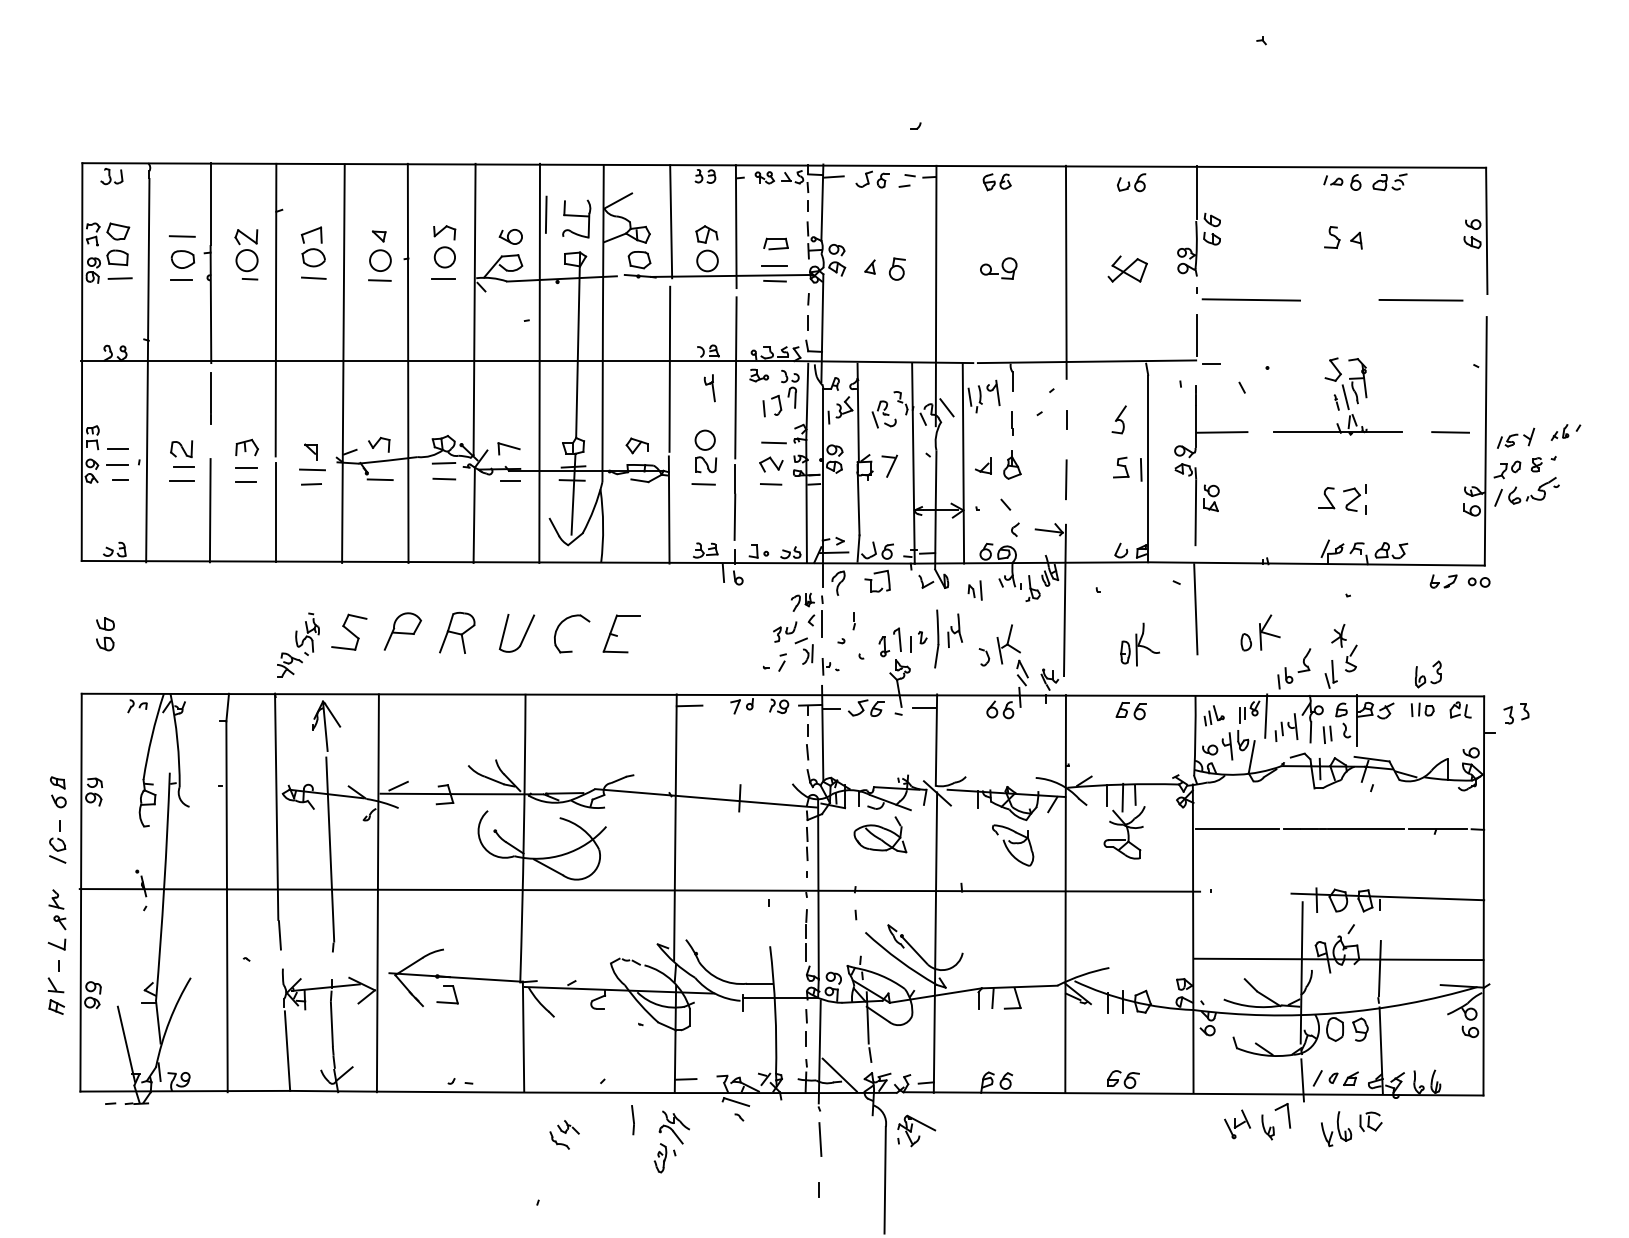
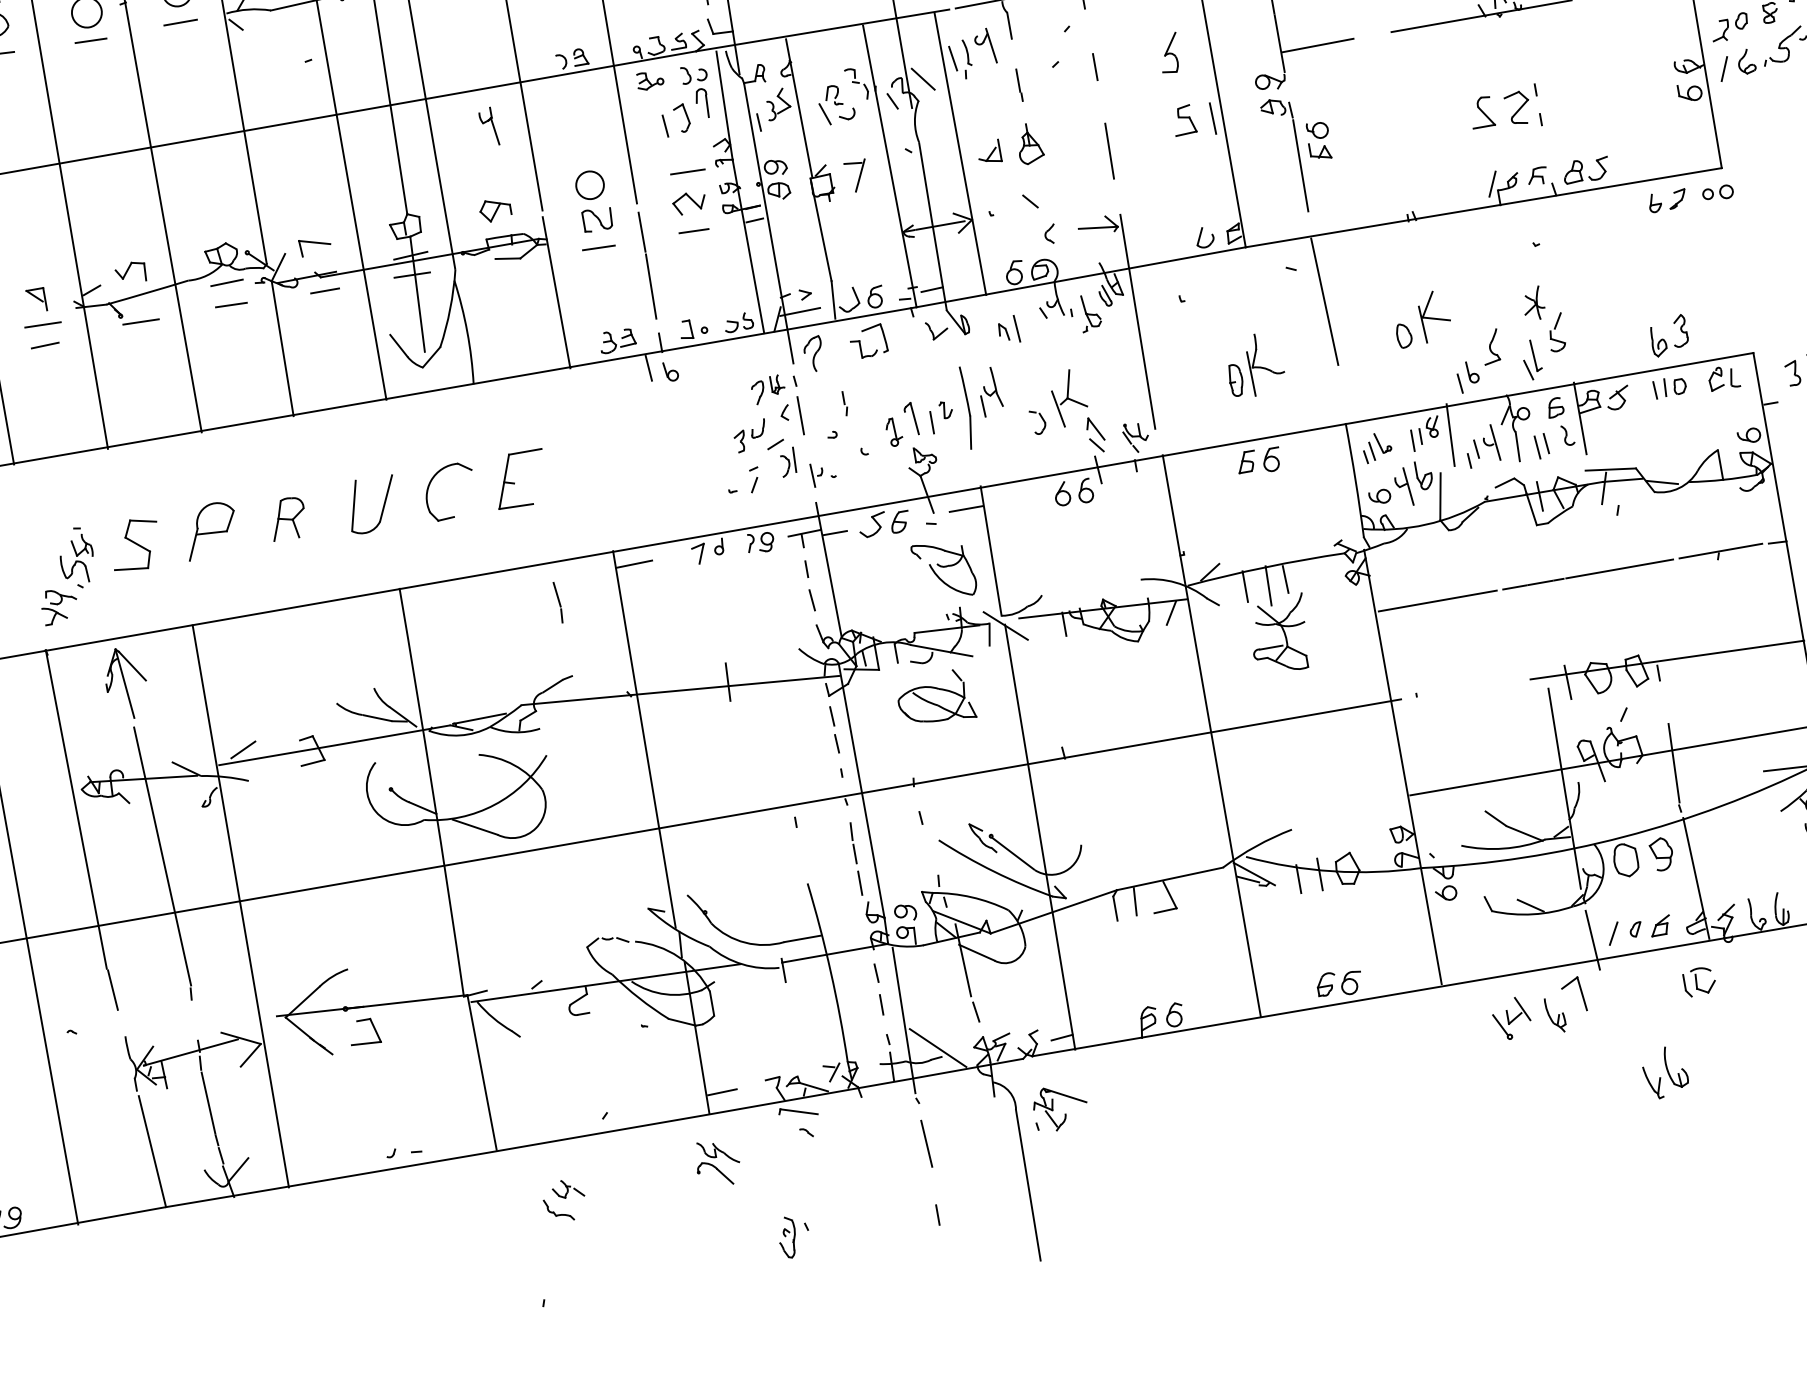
part: (709, 388) -> (488, 127), moved
part: (457, 632) -> (288, 518), size x0.7
part: (1013, 845) -> (945, 569), moved
line: (632, 1120) -> (557, 603), moved
part: (1336, 1129) -> (1665, 1073), moved
part: (664, 1158) -> (793, 1237), moved

